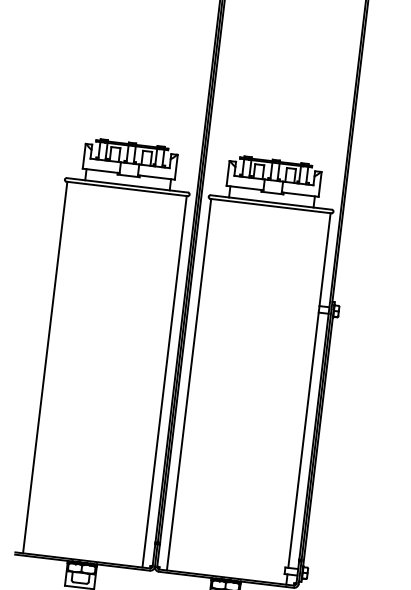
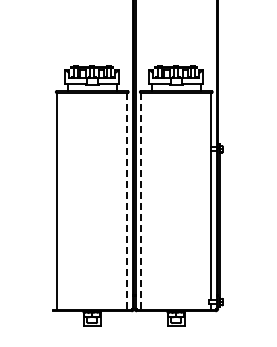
line: (165, 383) -> (127, 202), solid -> dashed
line: (189, 386) -> (141, 202), solid -> dashed

